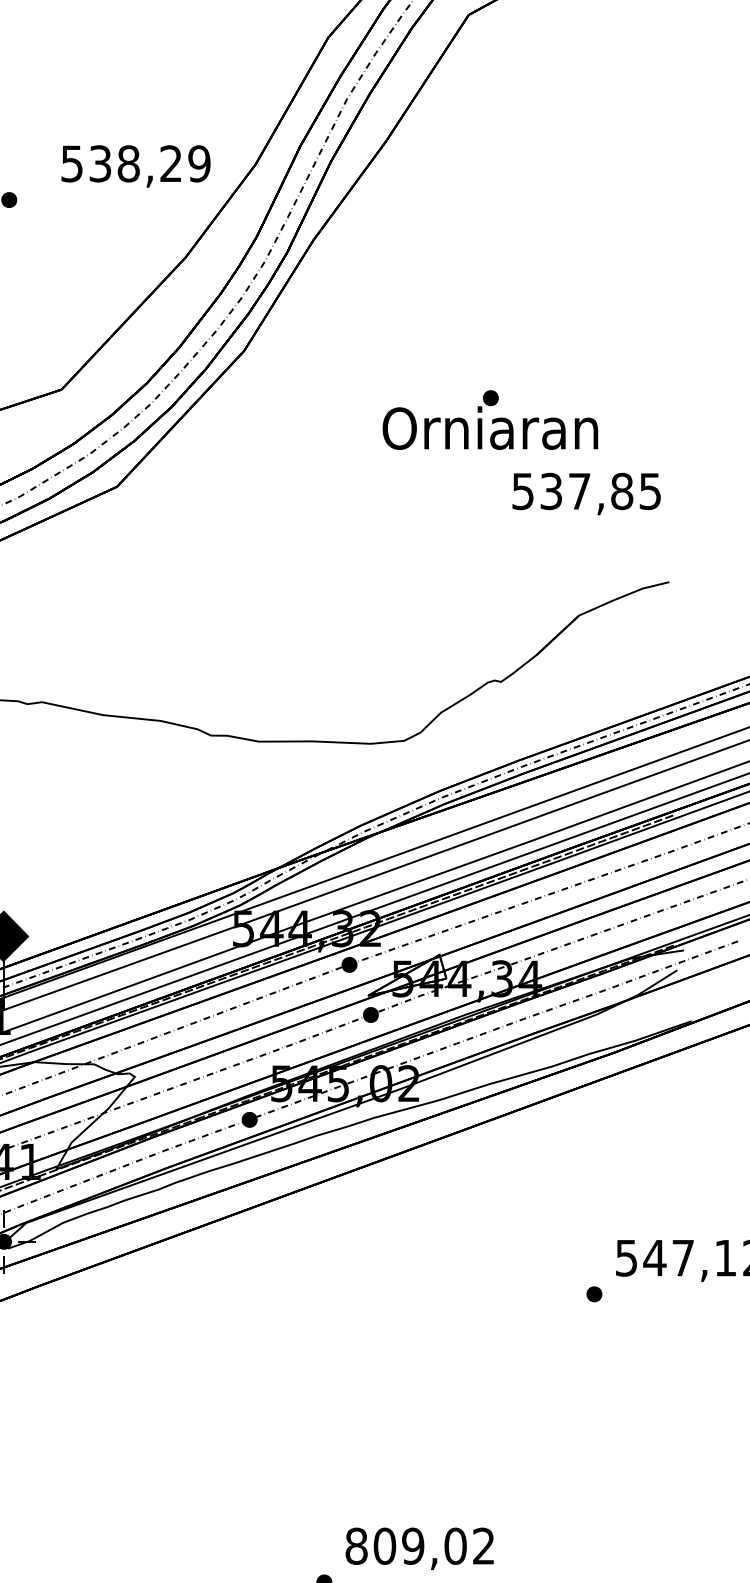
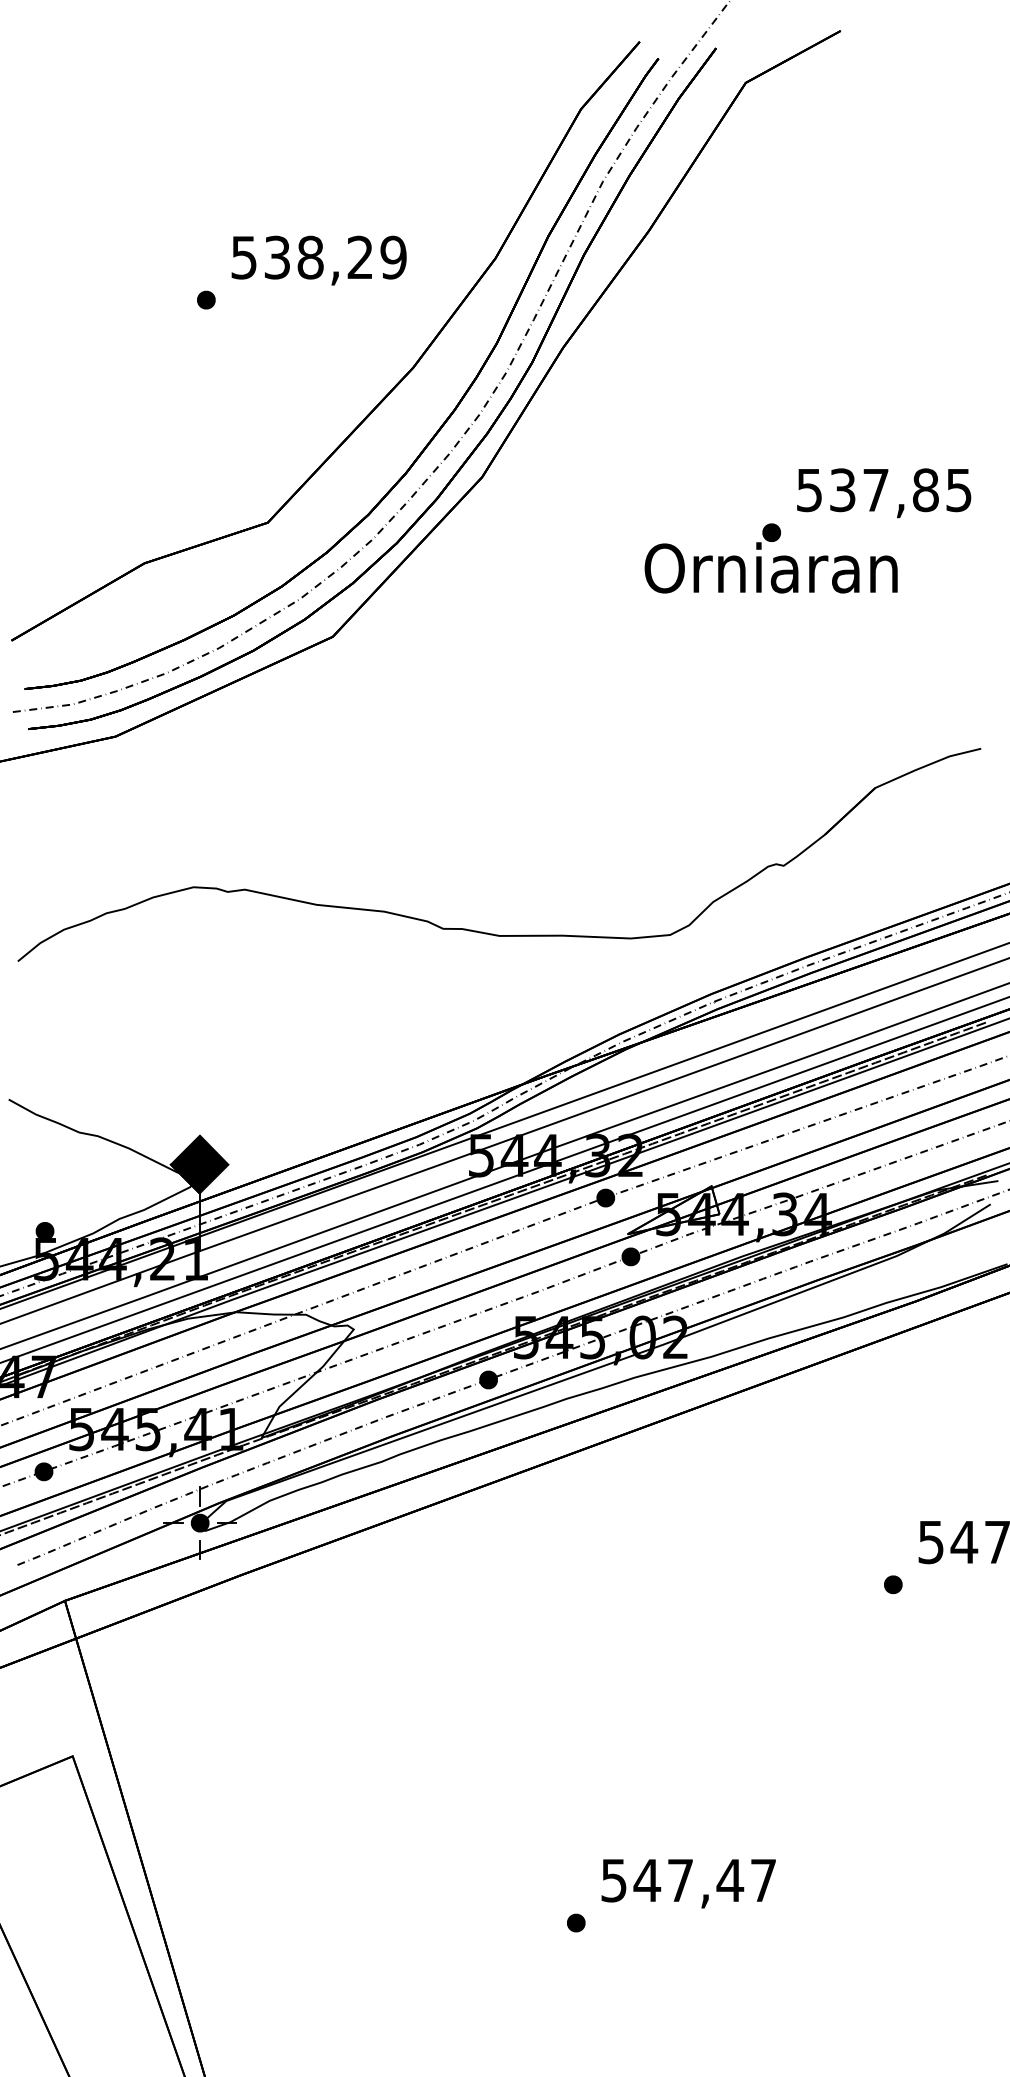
text: (135, 166) -> (318, 260), moved
text: (586, 494) -> (884, 493), moved
text: (419, 1546) -> (688, 1880), 809,02 -> 547,47

